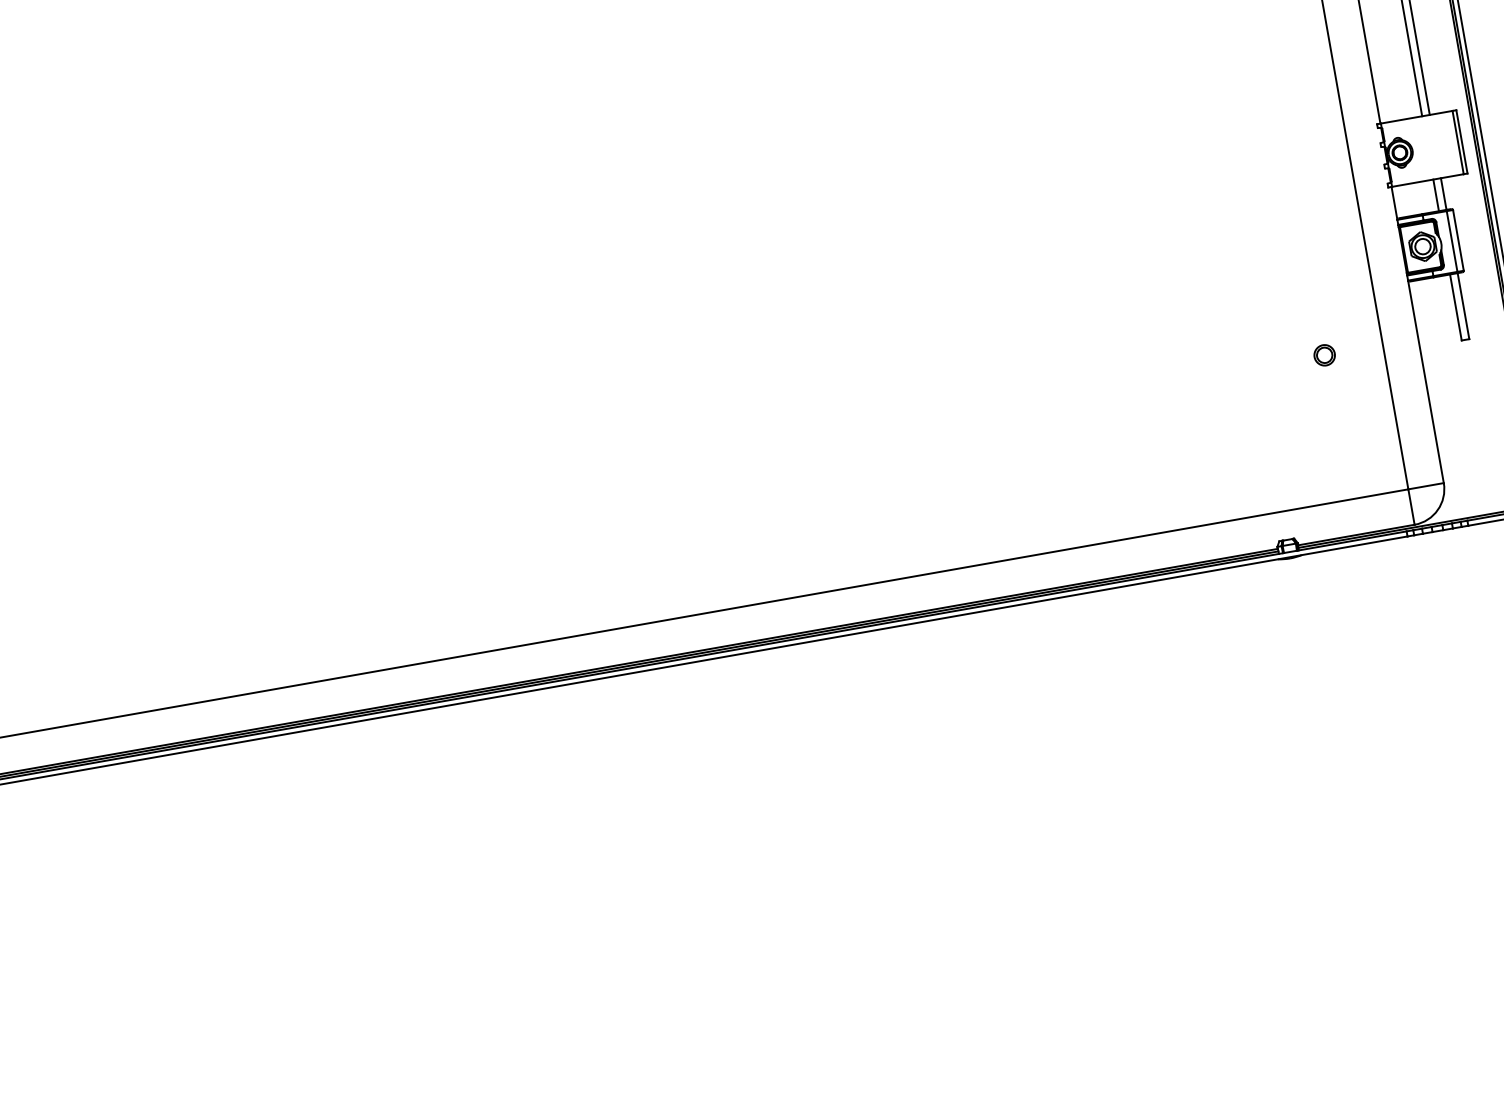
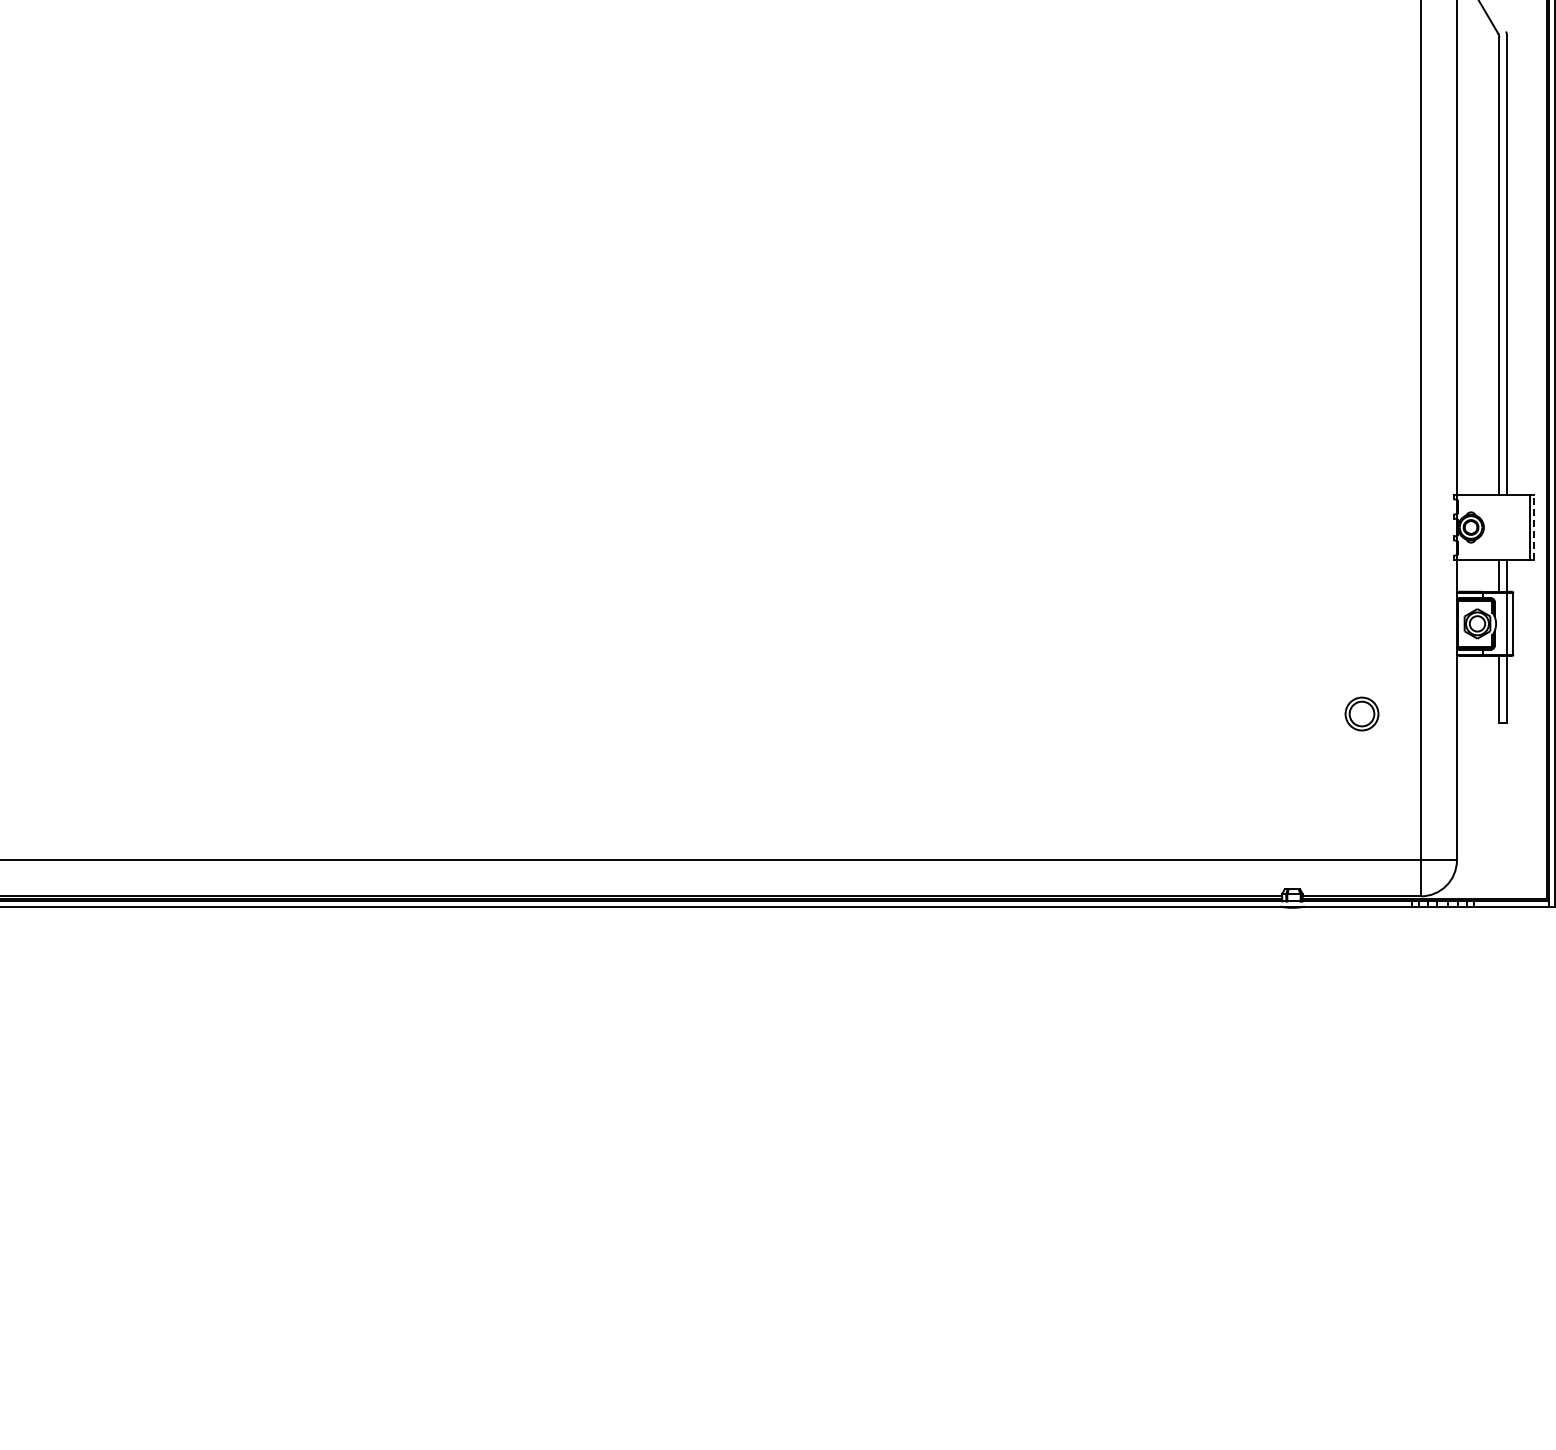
line: (1462, 141) -> (1534, 527), solid -> dashed
part: (1324, 355) -> (1361, 713), size x1.6

